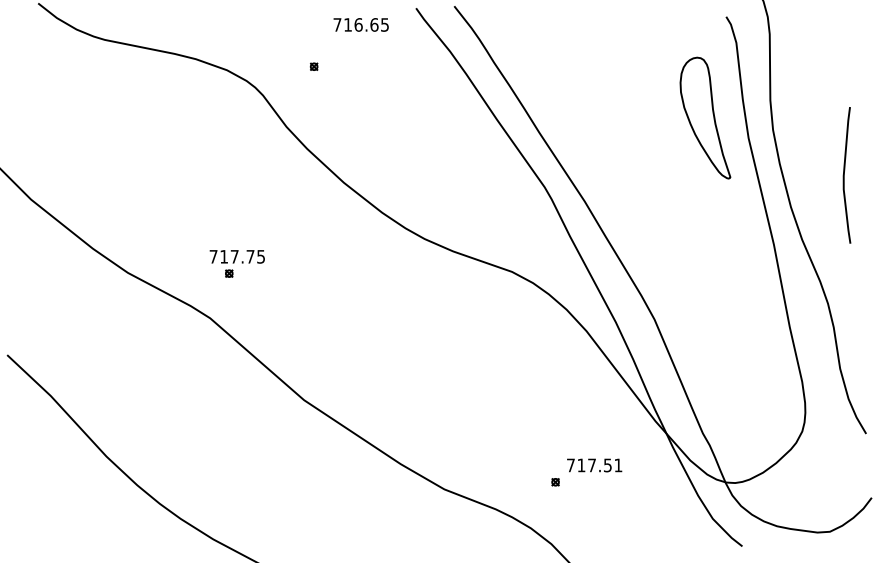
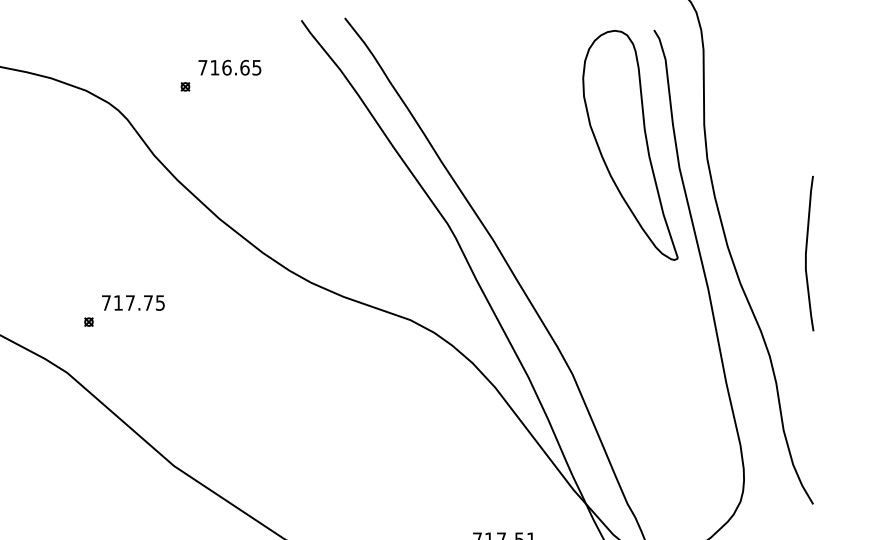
text: (360, 24) -> (229, 67), moved
part: (705, 117) -> (630, 144), size x1.67
curve: (844, 175) -> (806, 253), moved
text: (236, 256) -> (132, 302), moved

